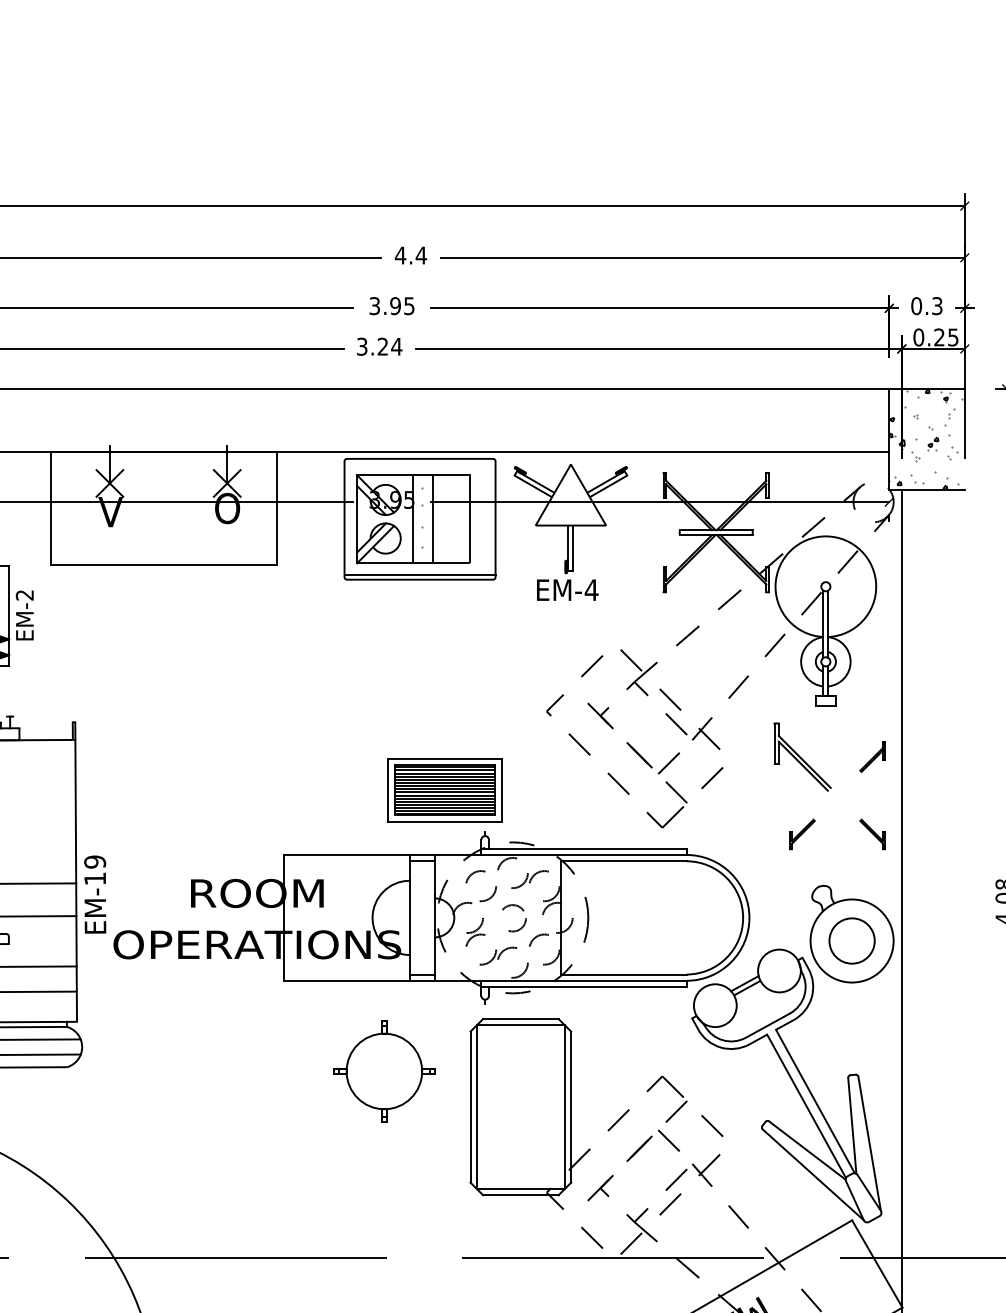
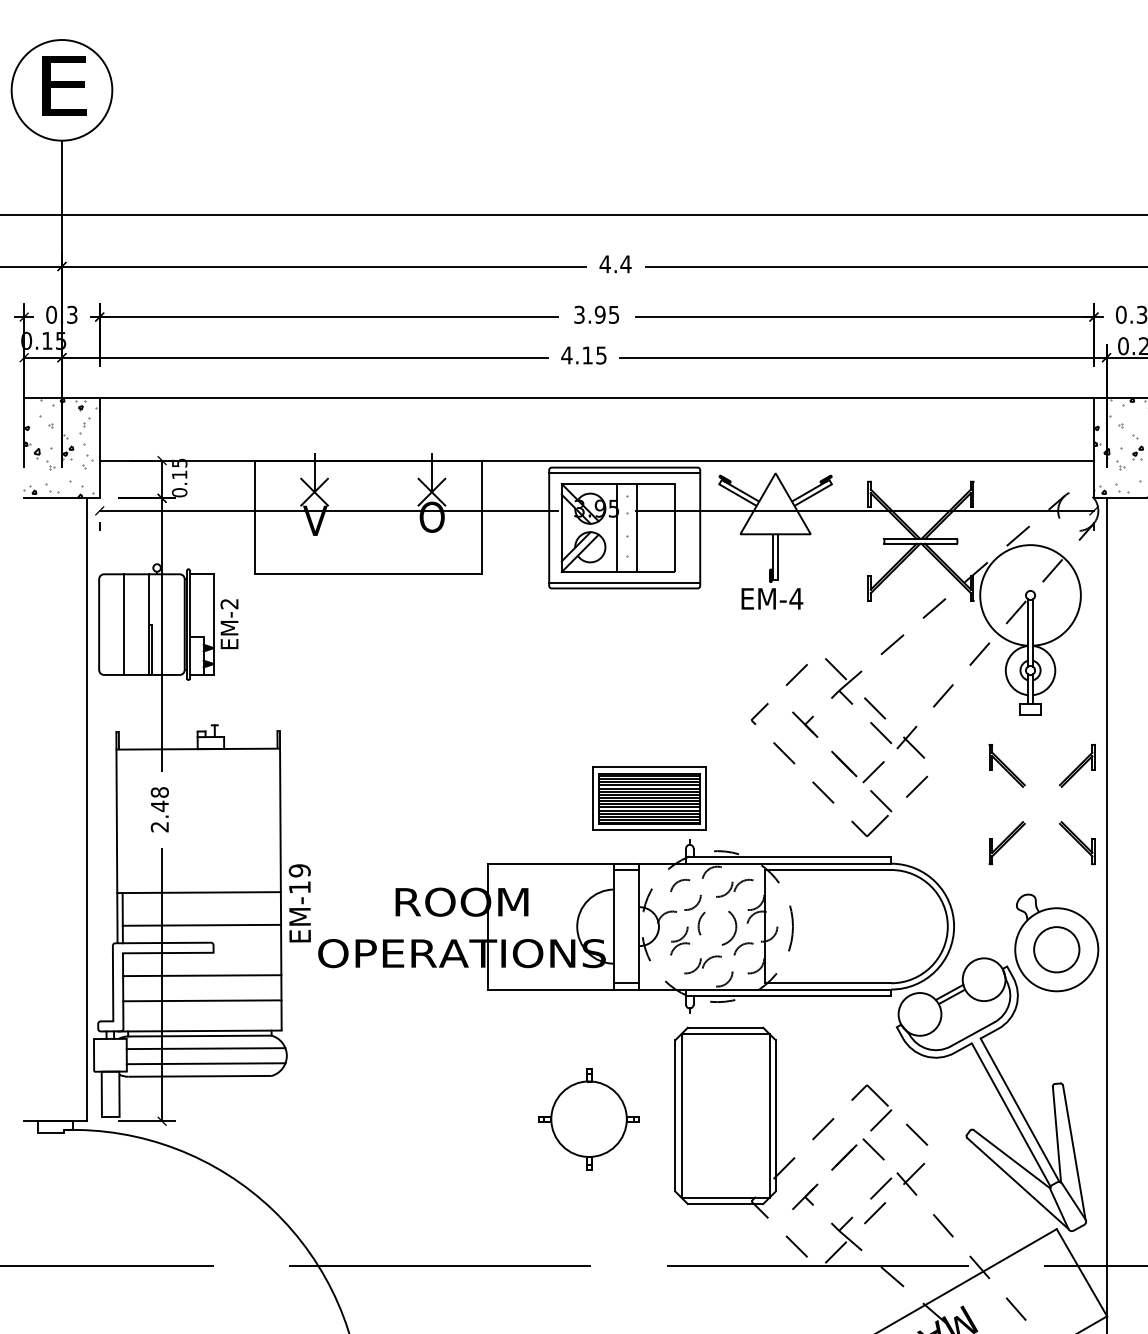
text: (379, 346) -> (584, 355), 3.24 -> 4.15
line: (419, 463) -> (624, 472), added
part: (801, 756) -> (1006, 765), size x0.62
part: (871, 756) -> (1076, 765), size x1.43
part: (801, 834) -> (1006, 843), size x1.43
part: (871, 834) -> (1076, 843), size x1.43
circle: (512, 918) -> (717, 927), size x1.43
part: (383, 1071) -> (588, 1119), moved

